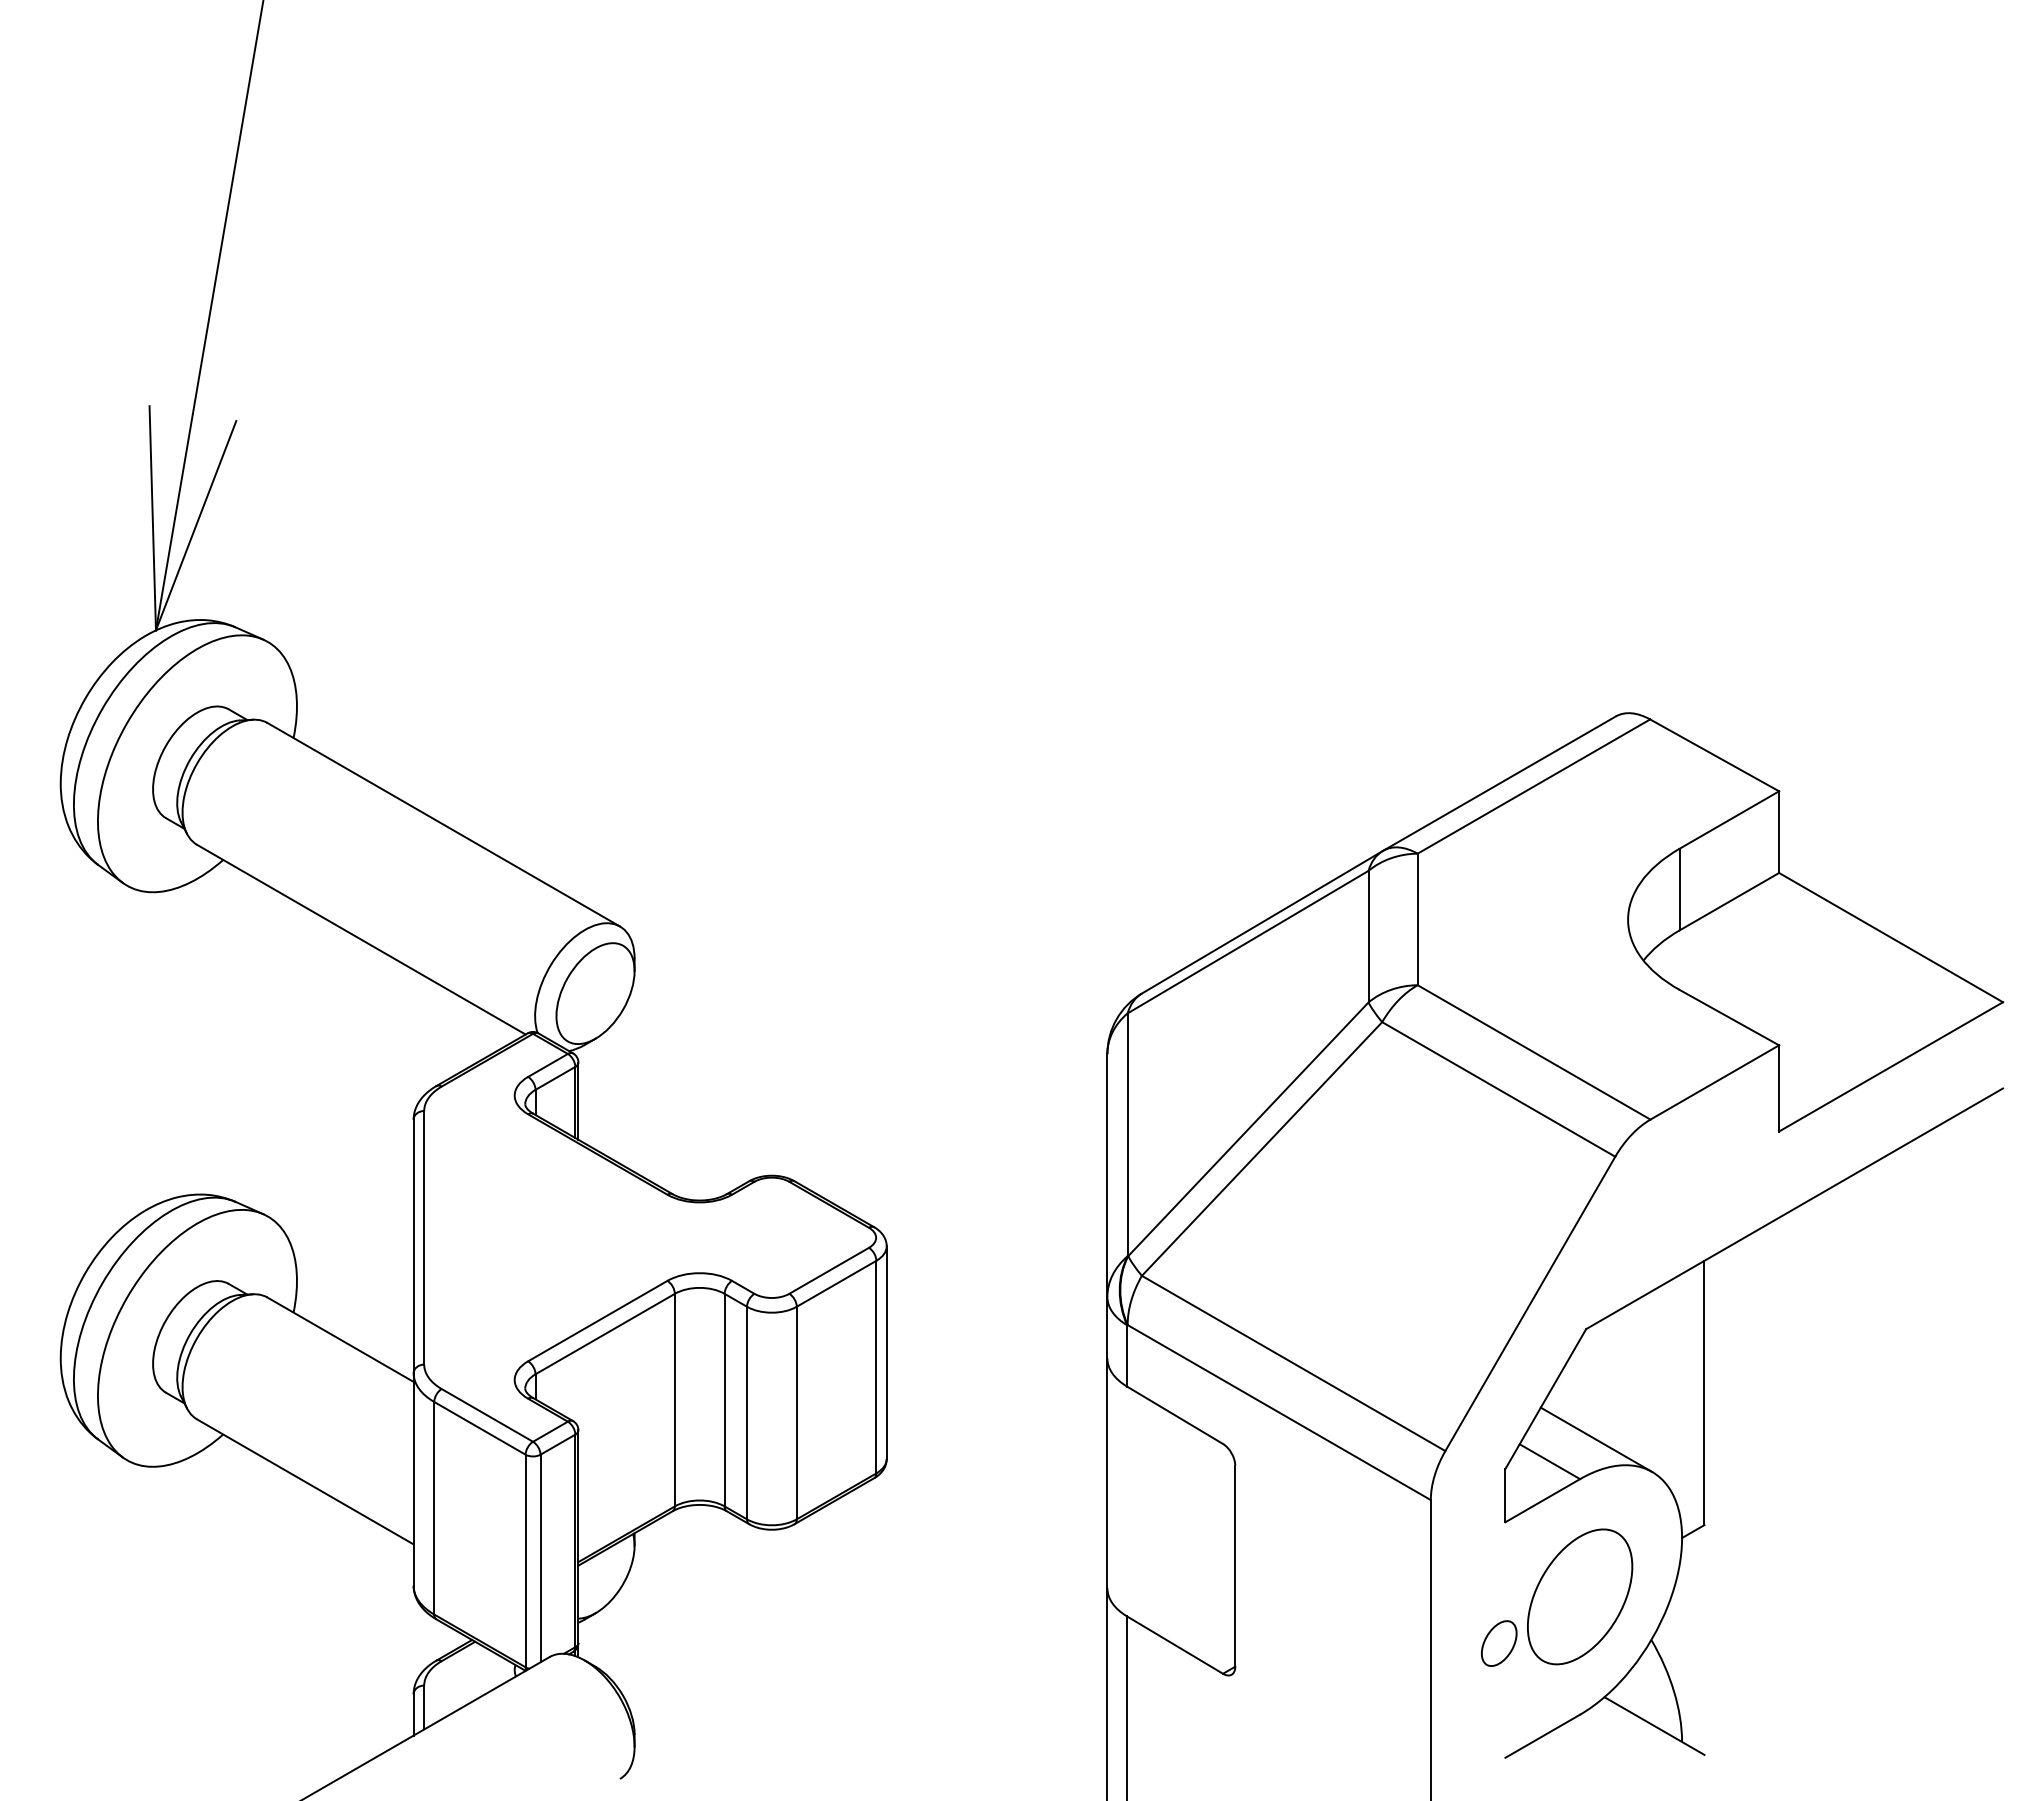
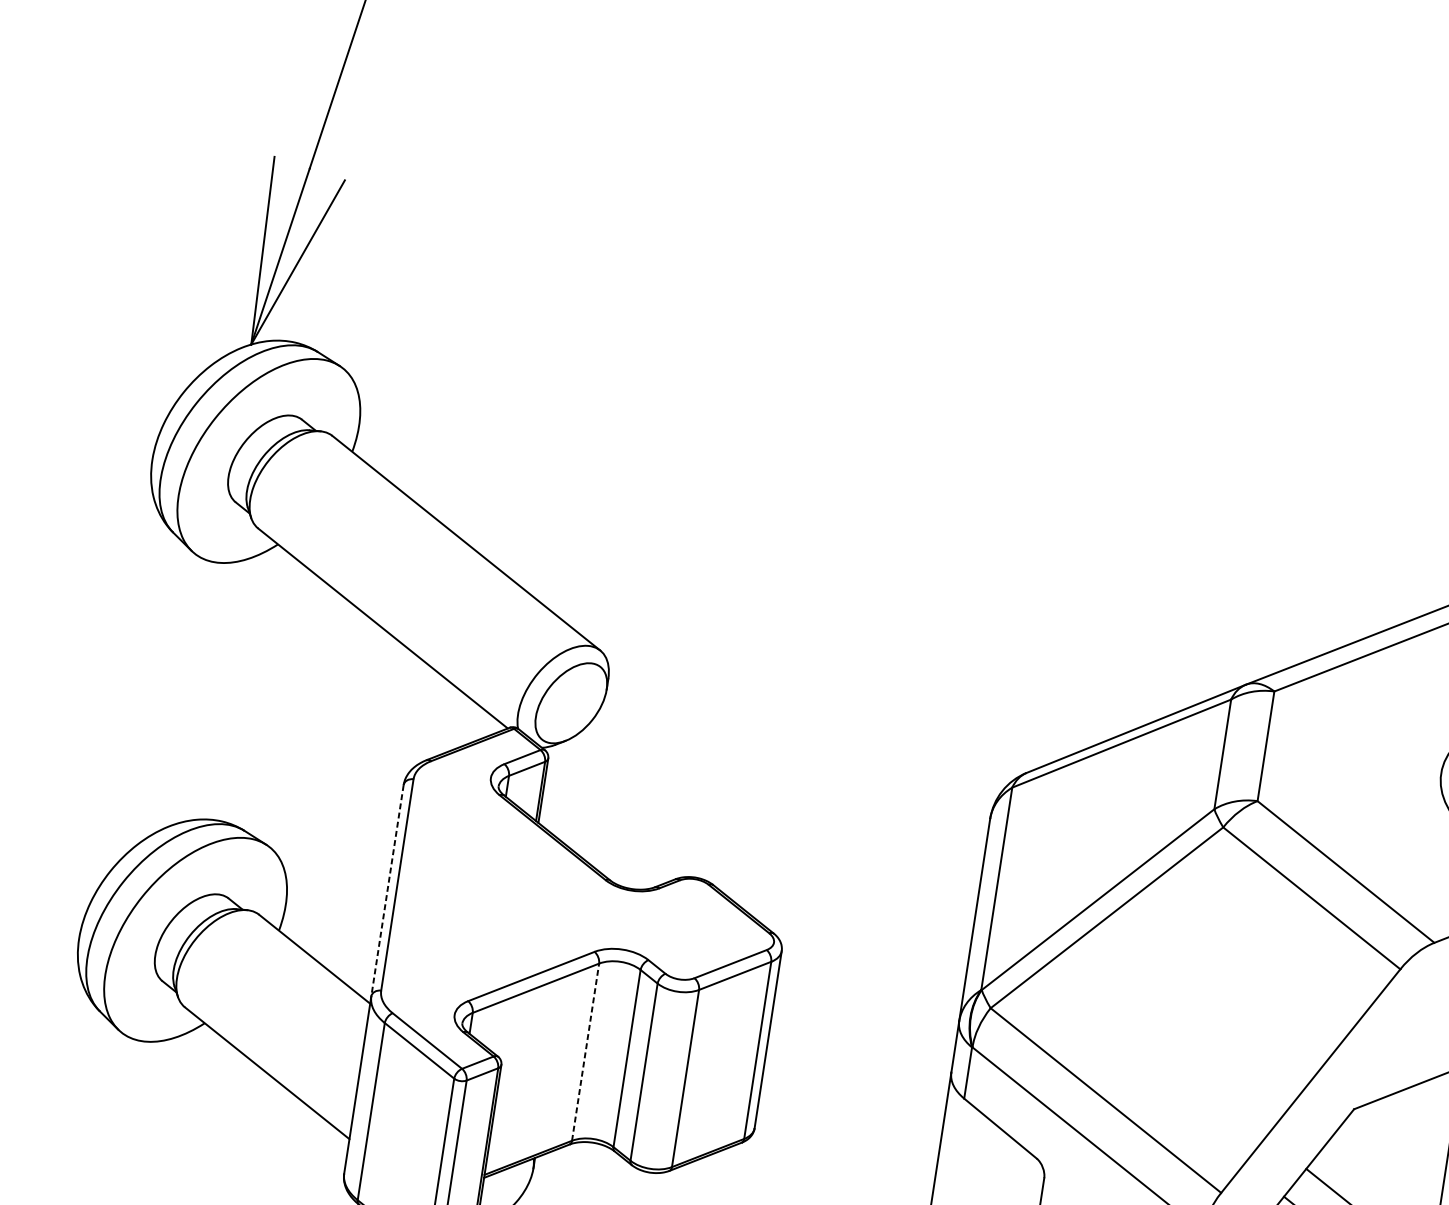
line: (413, 1246) -> (387, 890), solid -> dashed
line: (674, 1399) -> (585, 1051), solid -> dashed

